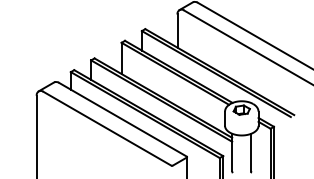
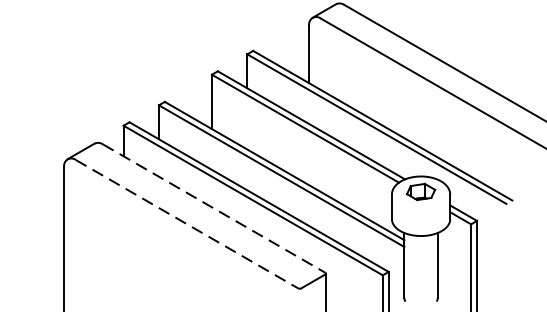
line: (122, 119) -> (213, 208), solid -> dashed
line: (107, 128) -> (187, 223), solid -> dashed

